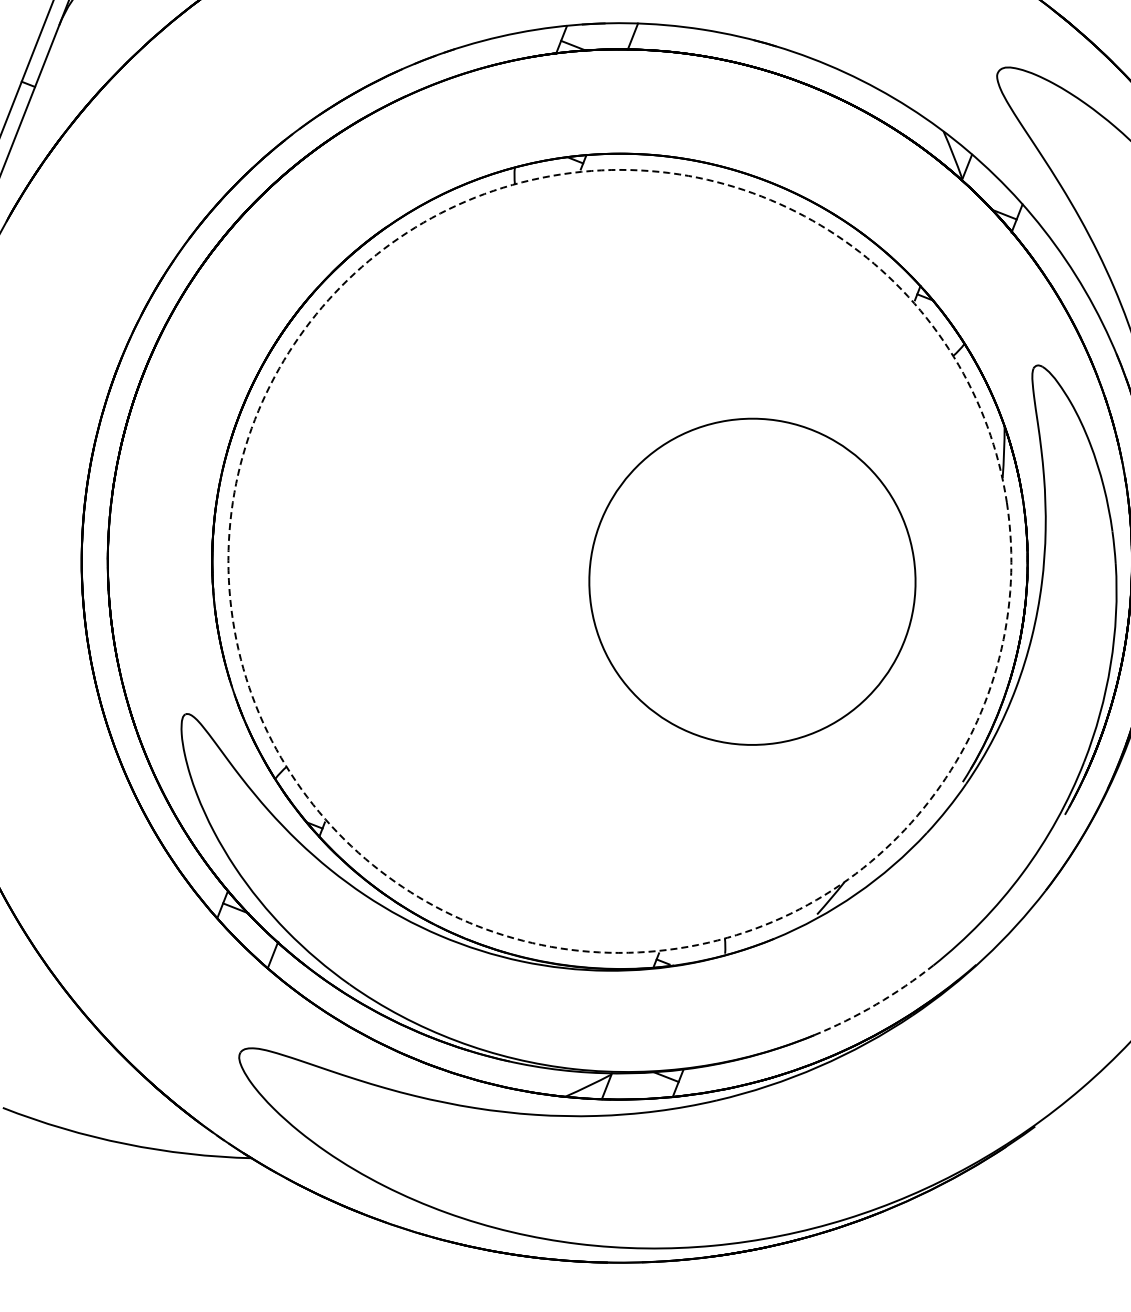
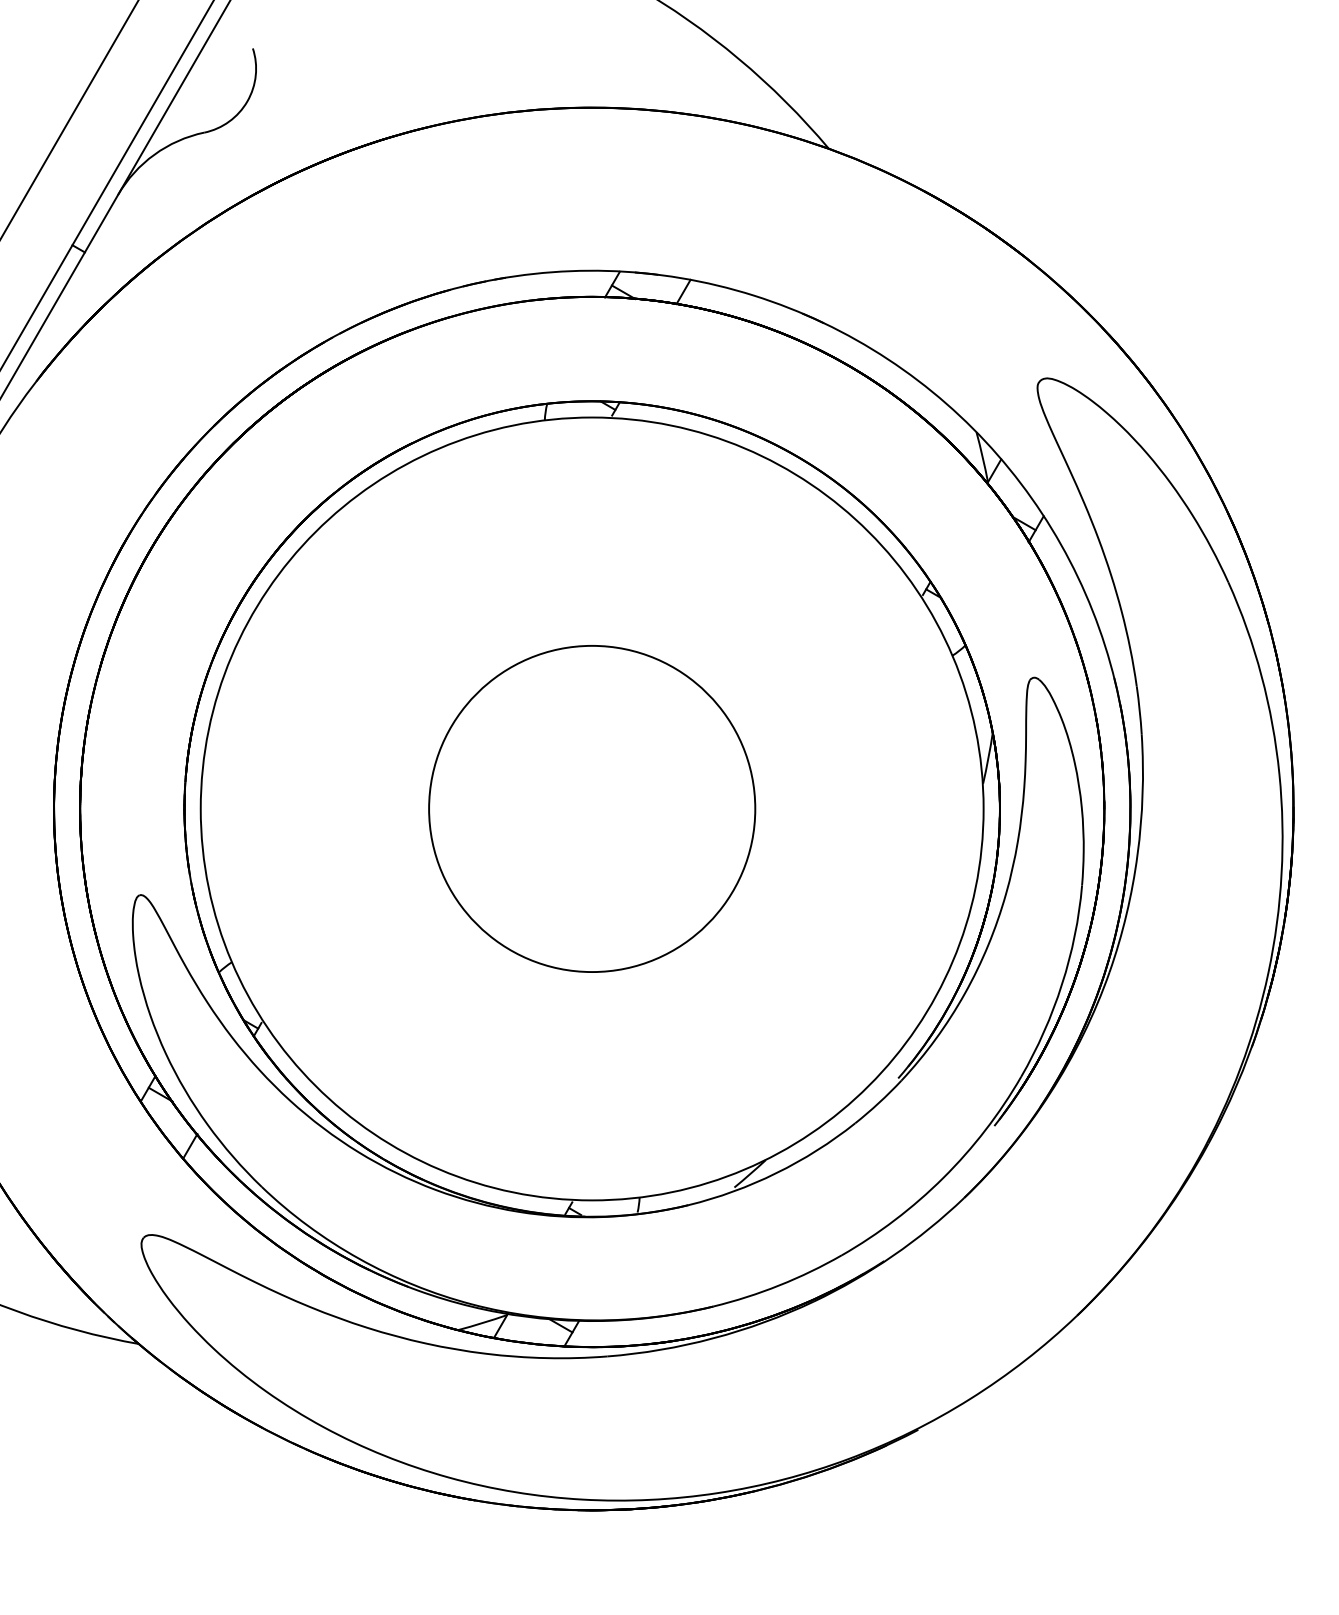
circle: (619, 561) -> (591, 808), dashed -> solid
circle: (752, 581) -> (592, 808), moved
arc: (876, 1004) -> (779, 1285), dashed -> solid

